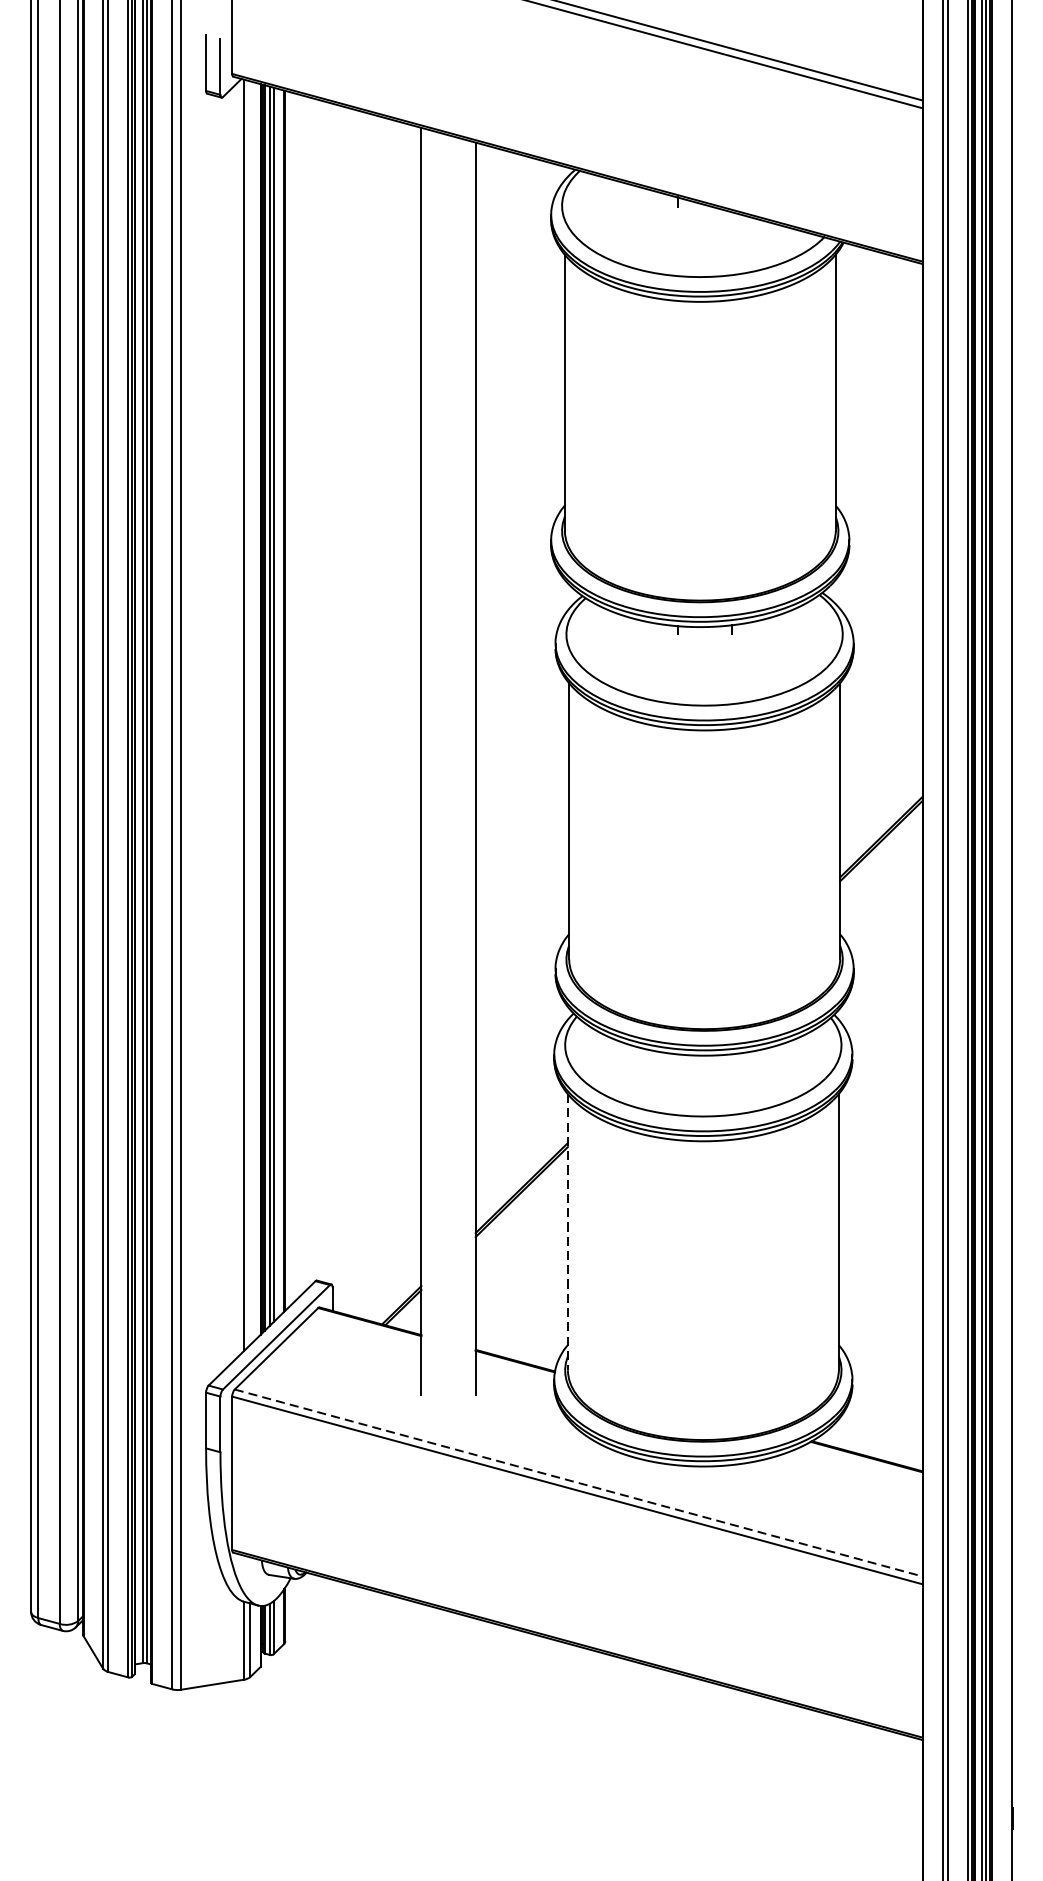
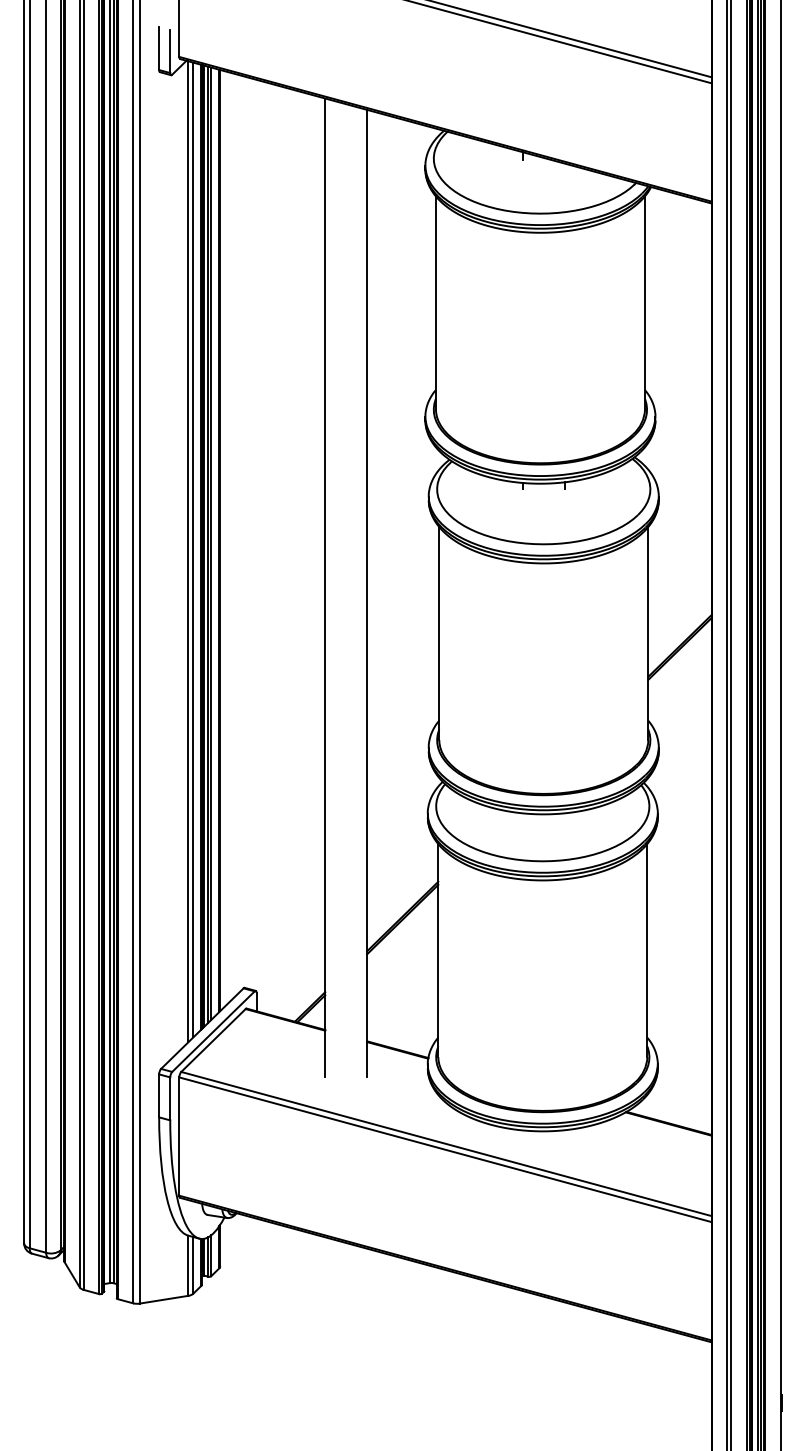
line: (250, 712) -> (193, 549), added
line: (568, 1232) -> (438, 950), dashed -> solid
line: (578, 1483) -> (446, 1144), dashed -> solid

